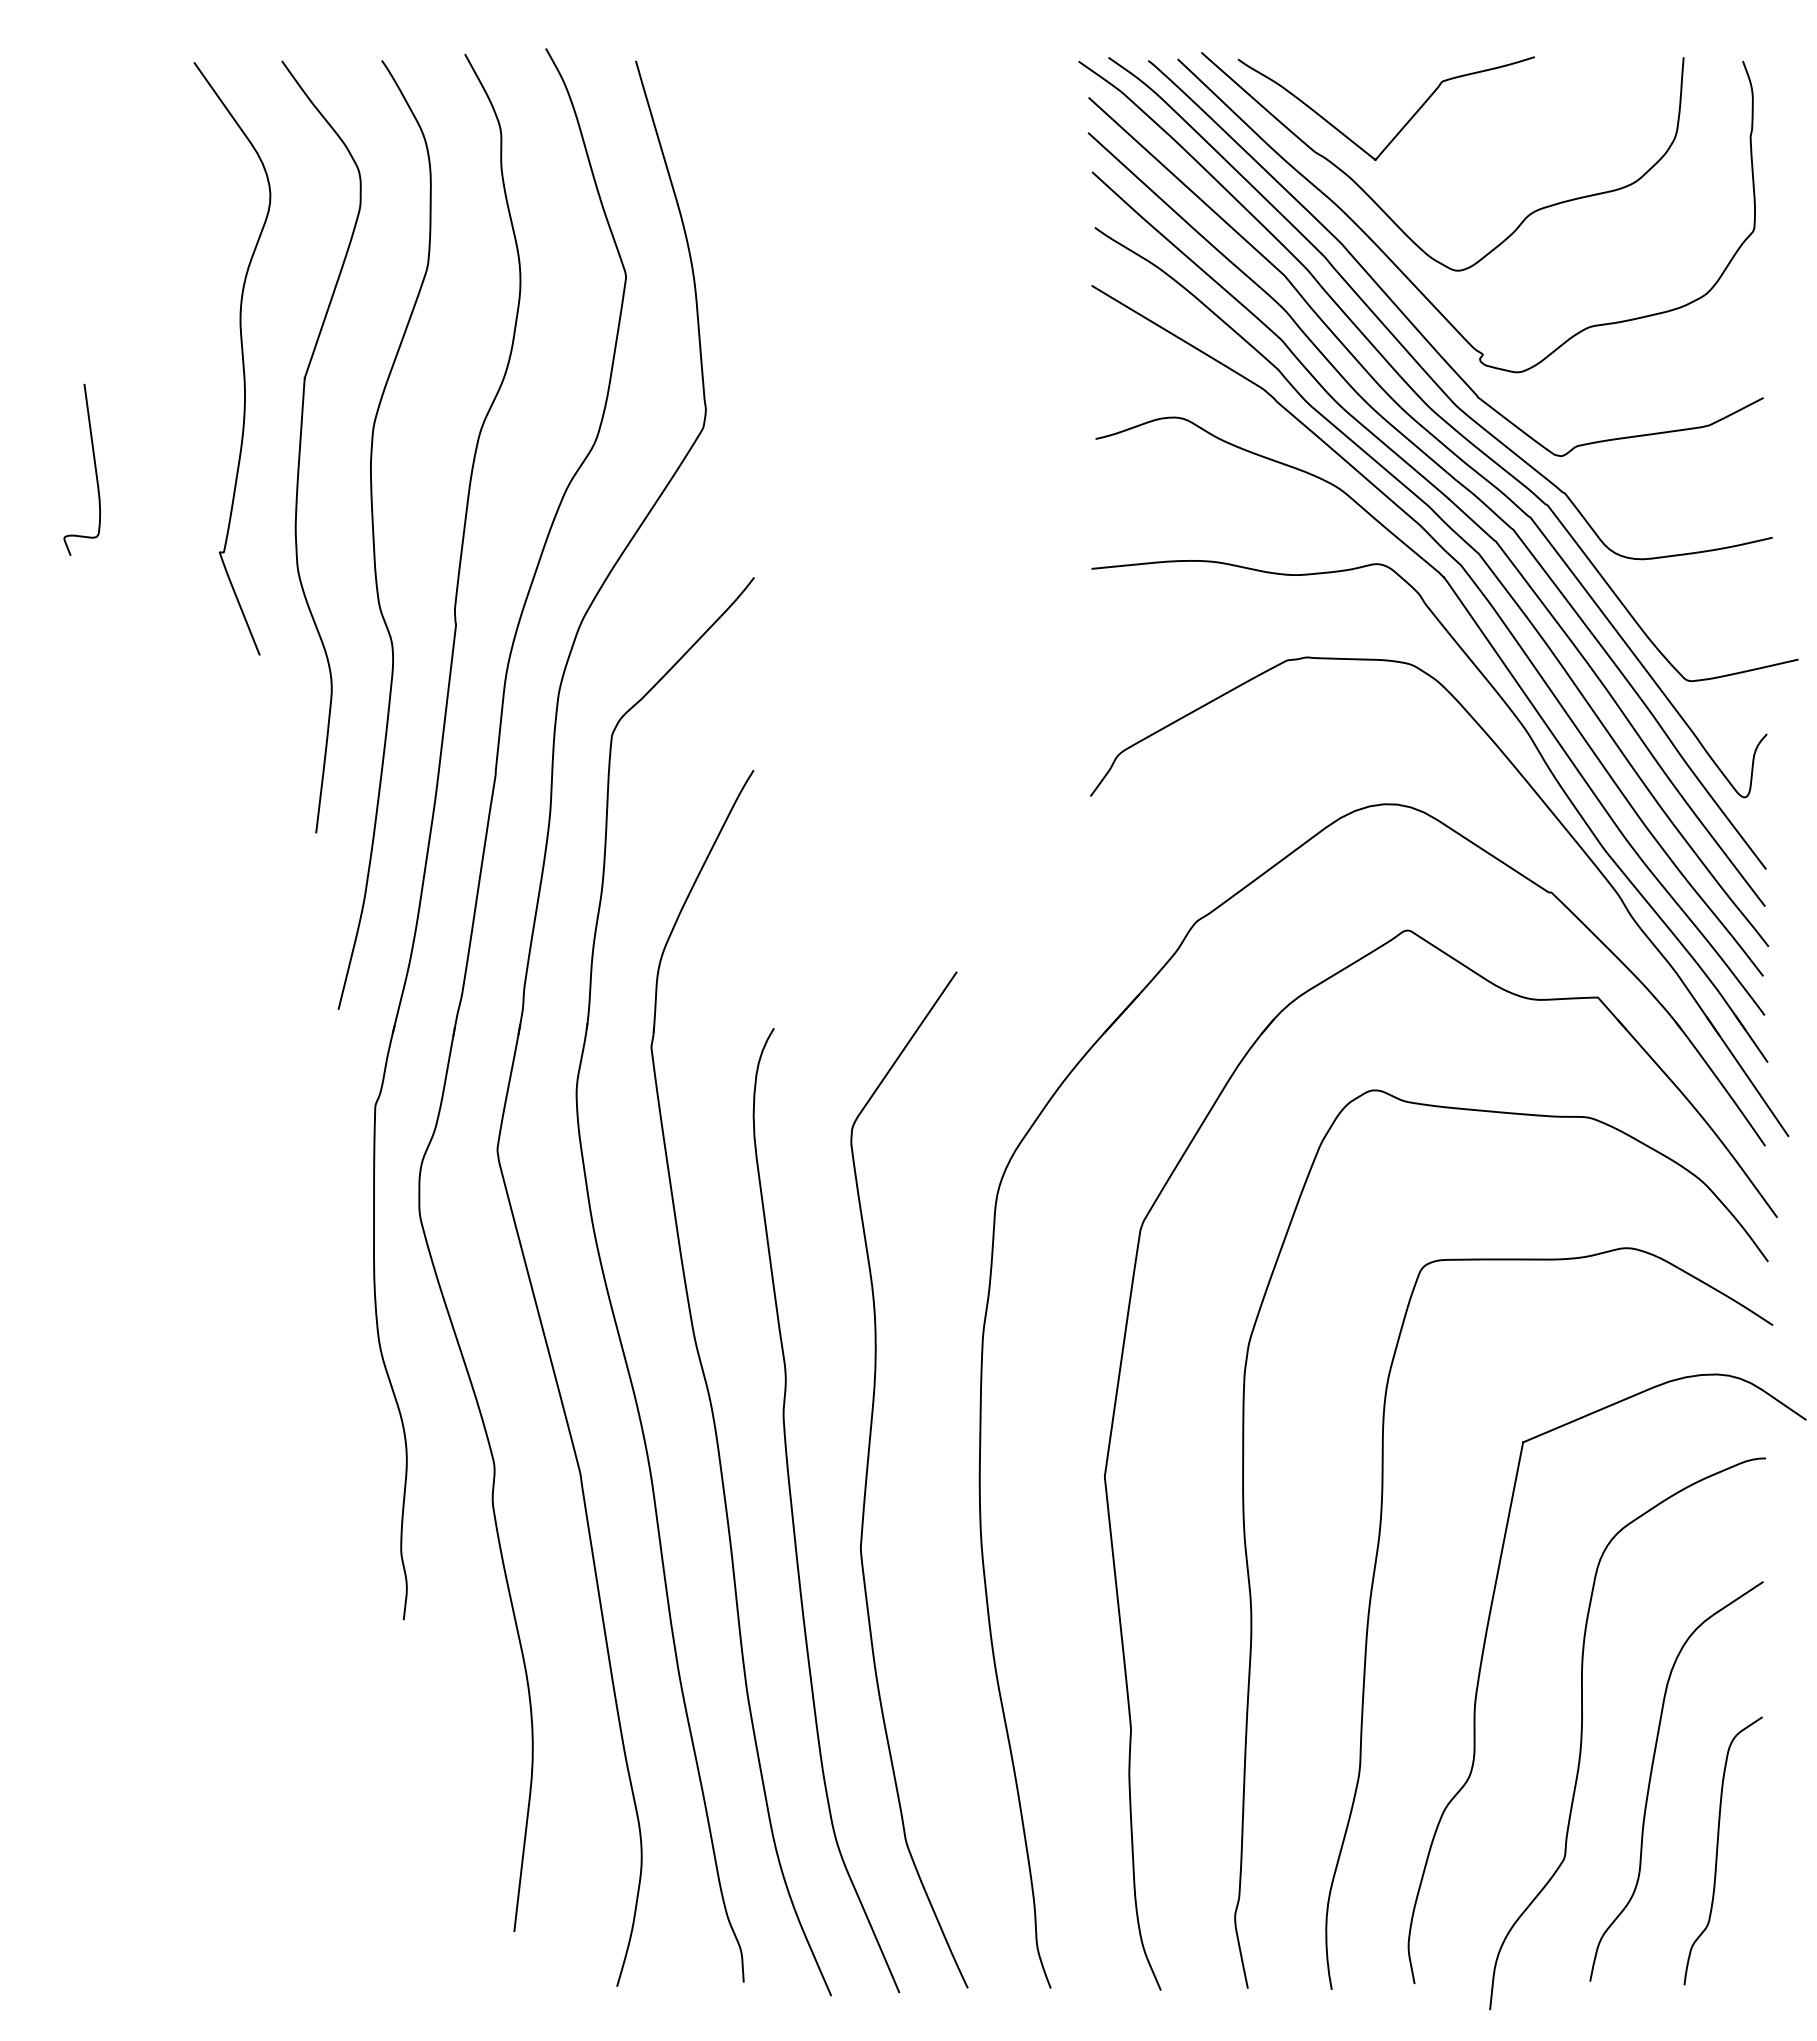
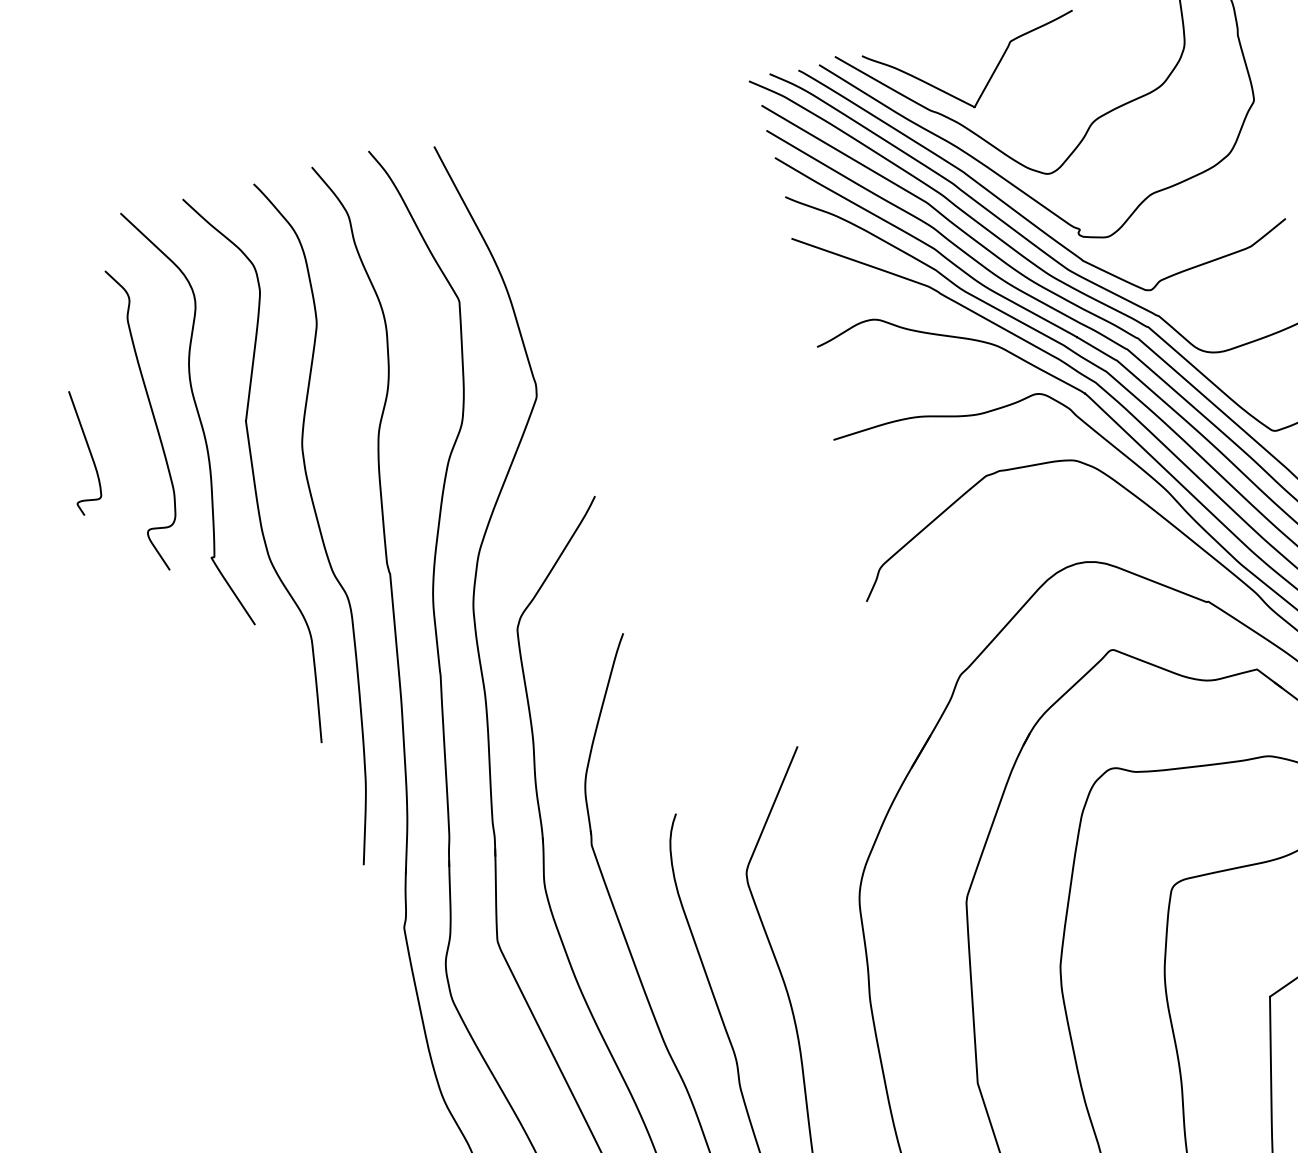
curve: (180, 344) -> (152, 415), added
curve: (94, 468) -> (88, 449), moved

